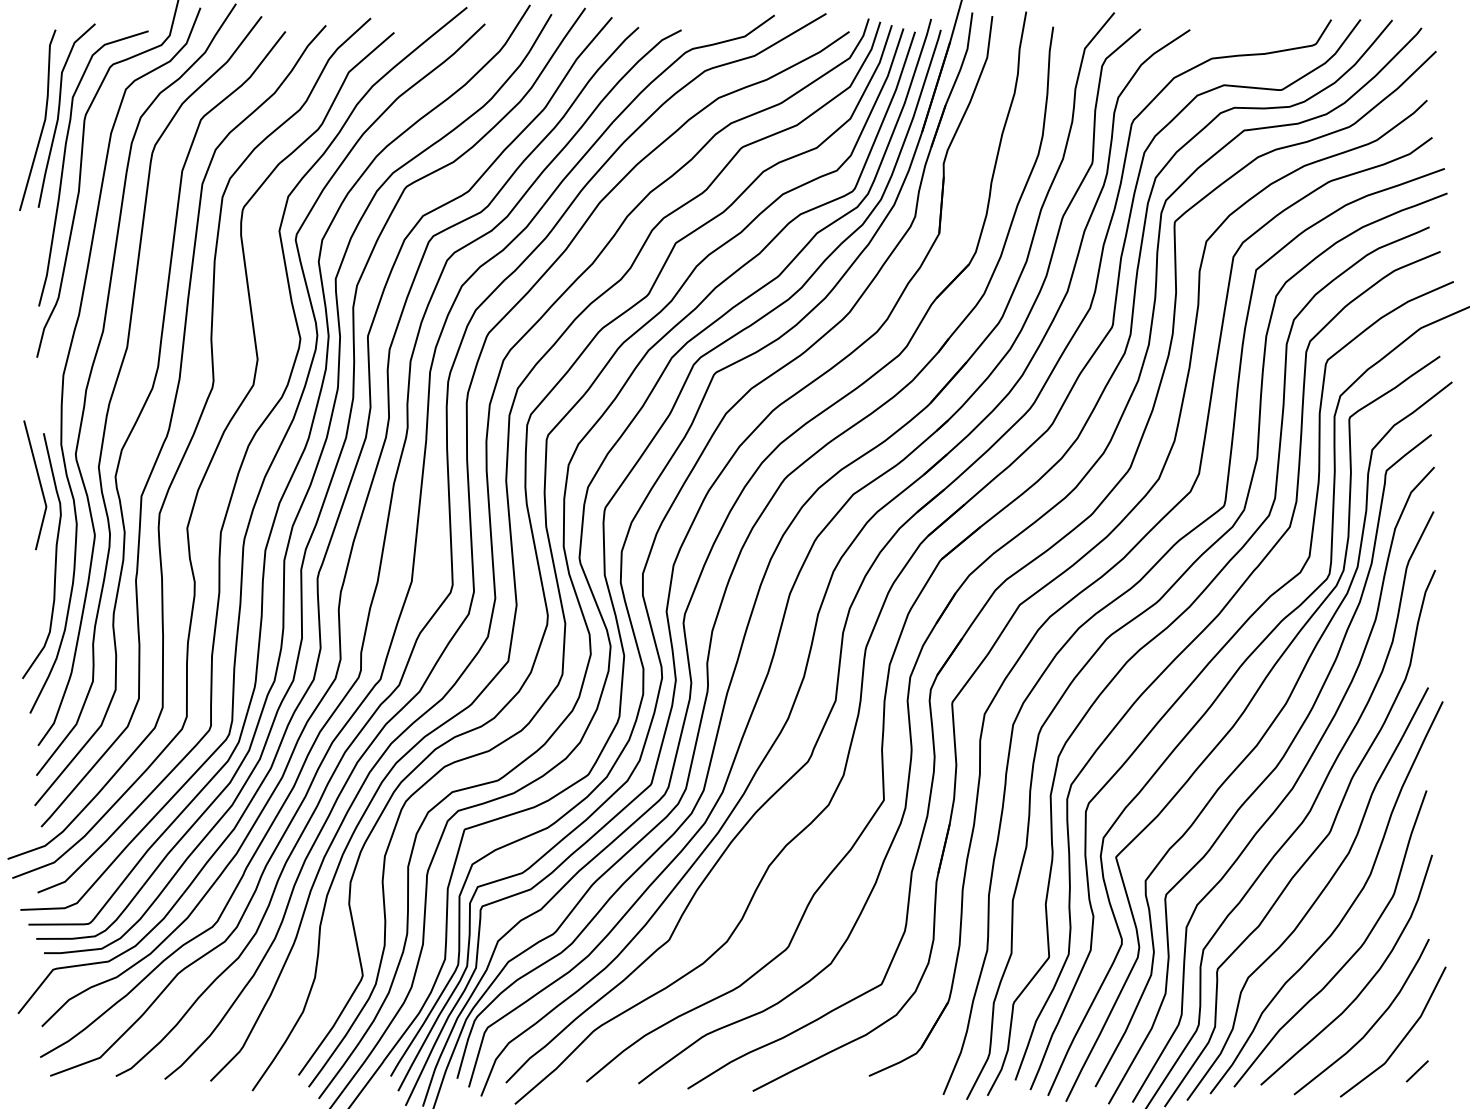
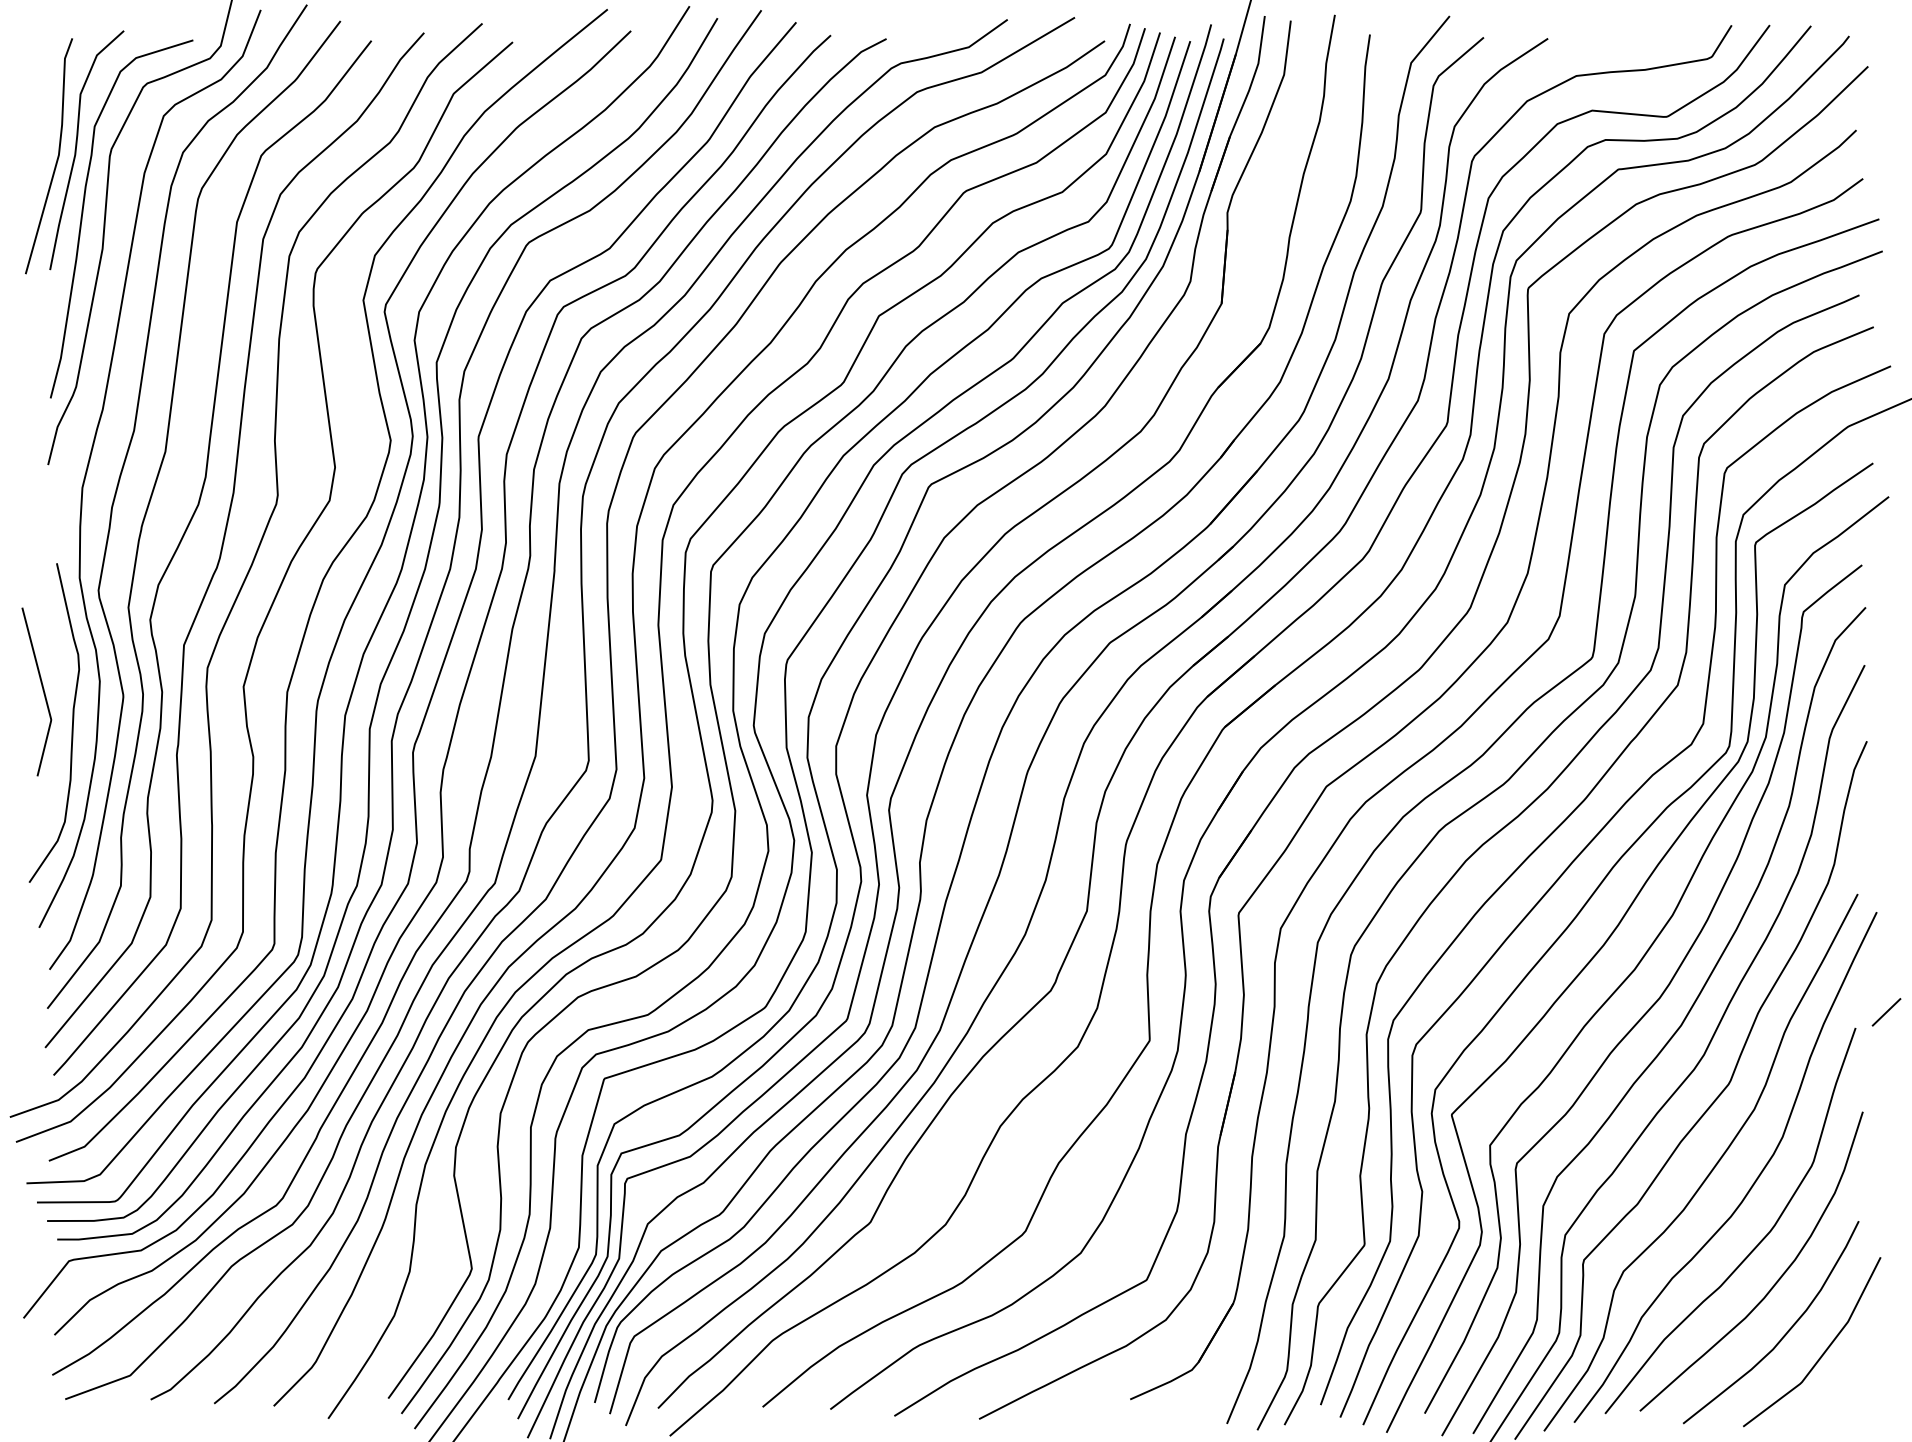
line: (39, 484) -> (42, 690), moved
line: (1417, 1071) -> (1886, 1012), moved

